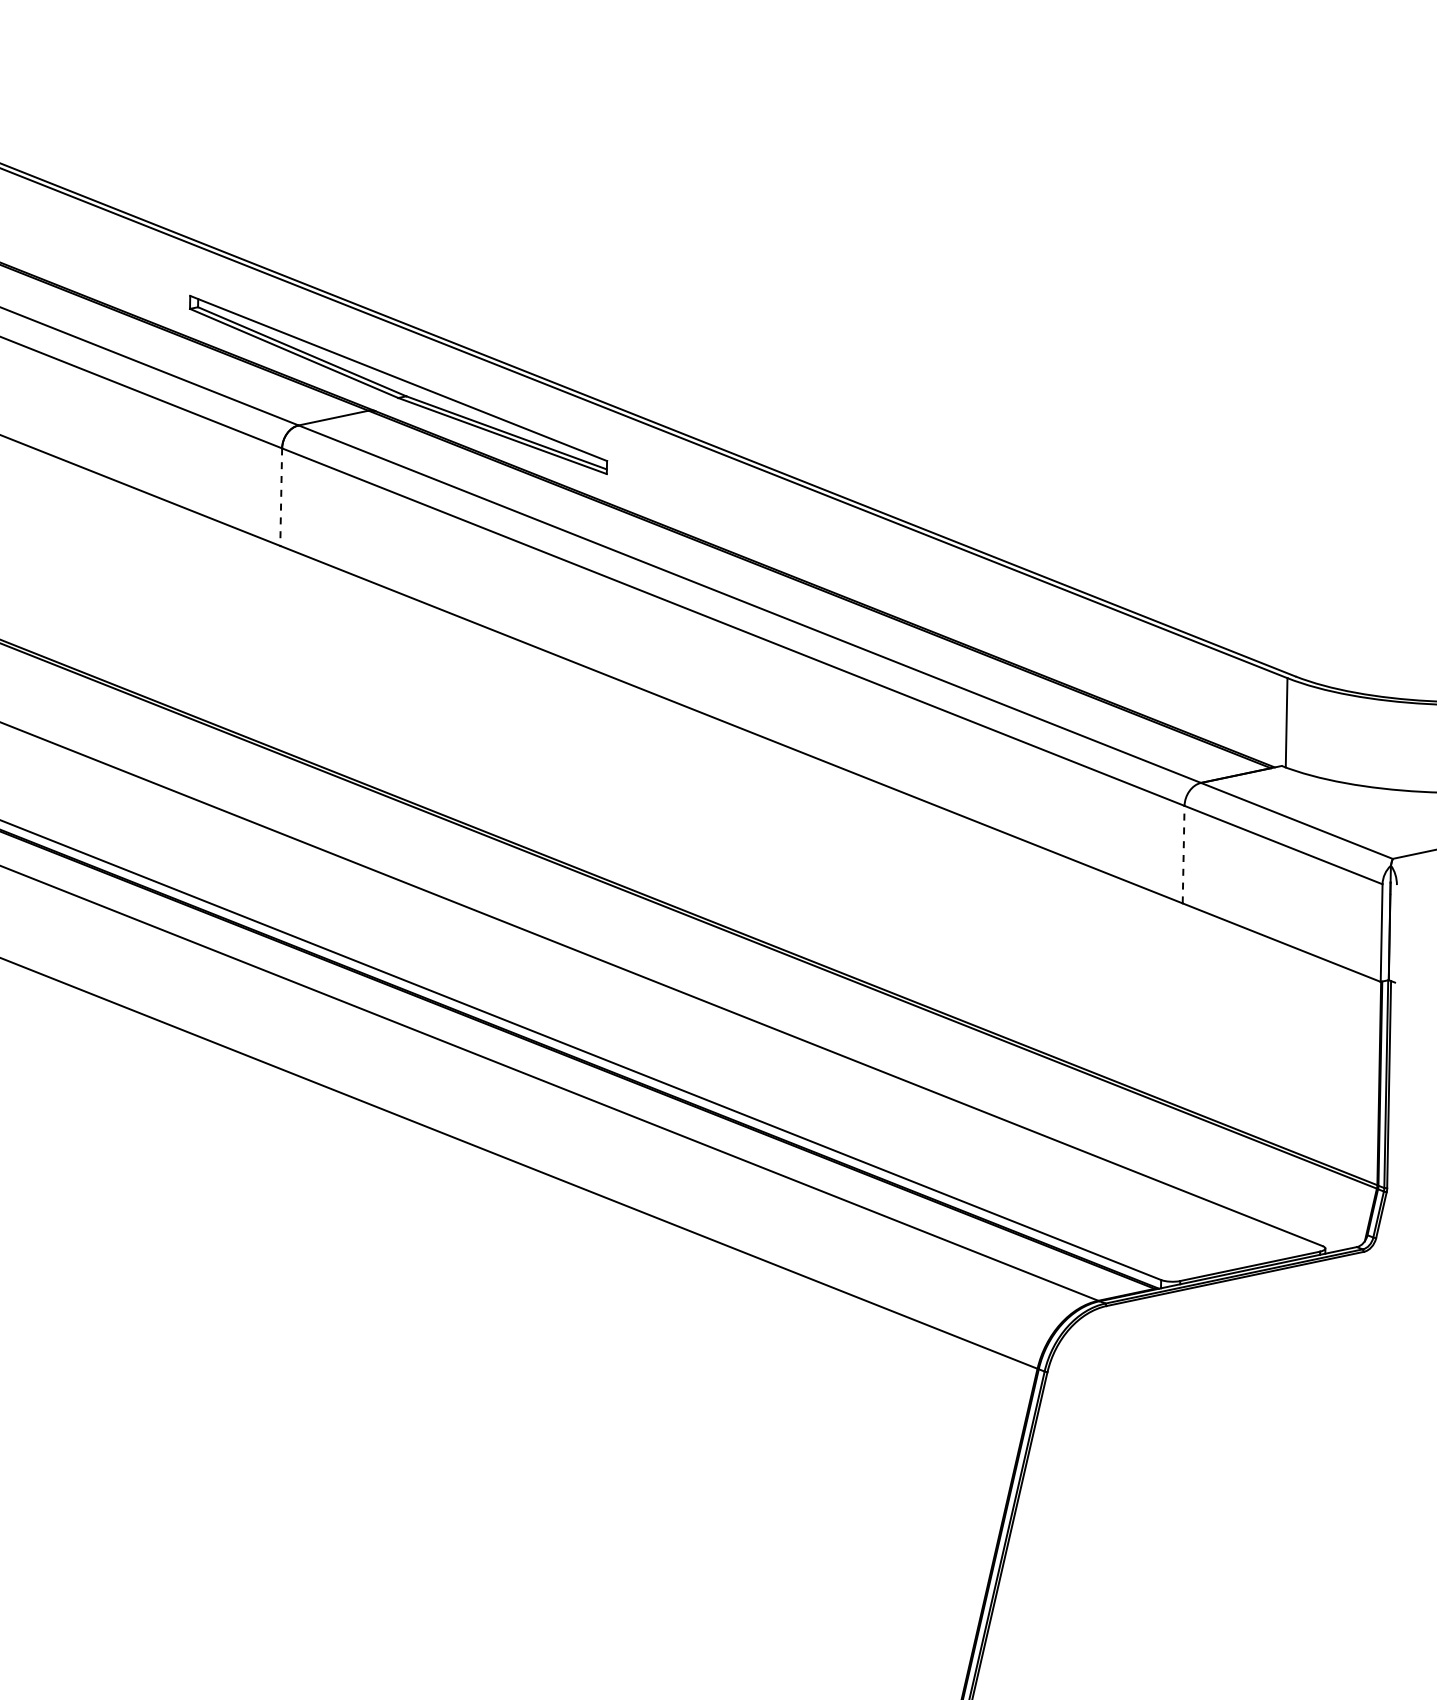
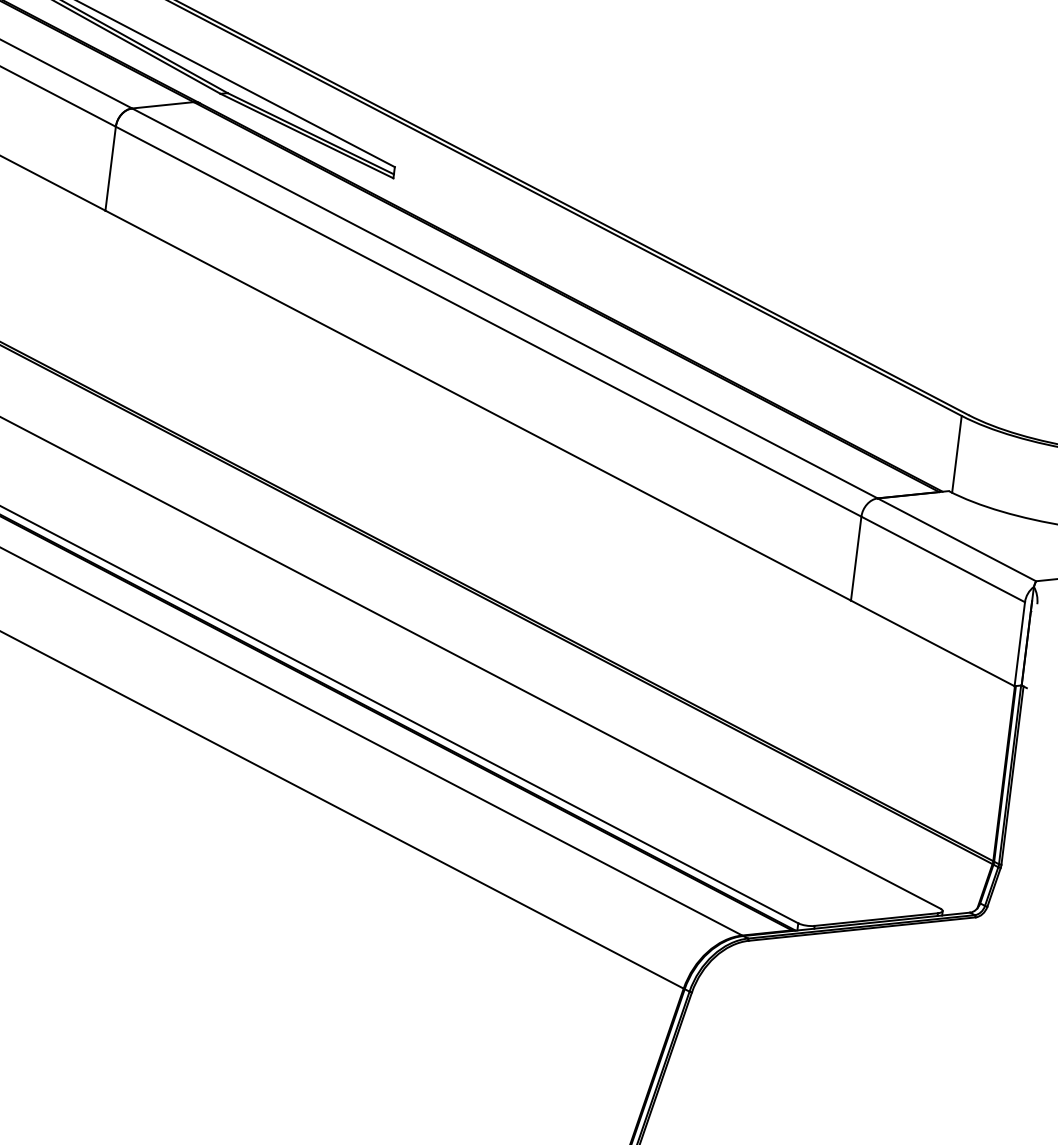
line: (281, 497) -> (110, 169), dashed -> solid
line: (1183, 854) -> (856, 558), dashed -> solid

